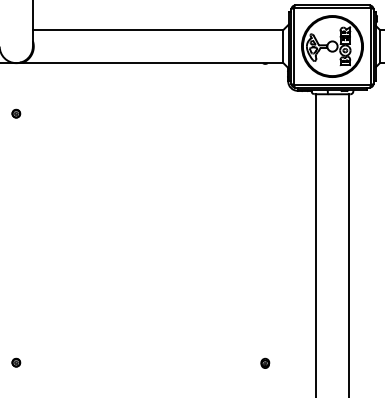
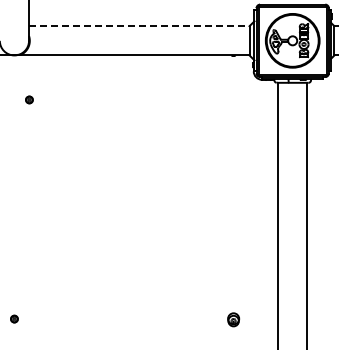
line: (158, 30) -> (139, 26), solid -> dashed
part: (16, 113) -> (29, 99), moved
part: (265, 363) -> (233, 319), size x1.6

